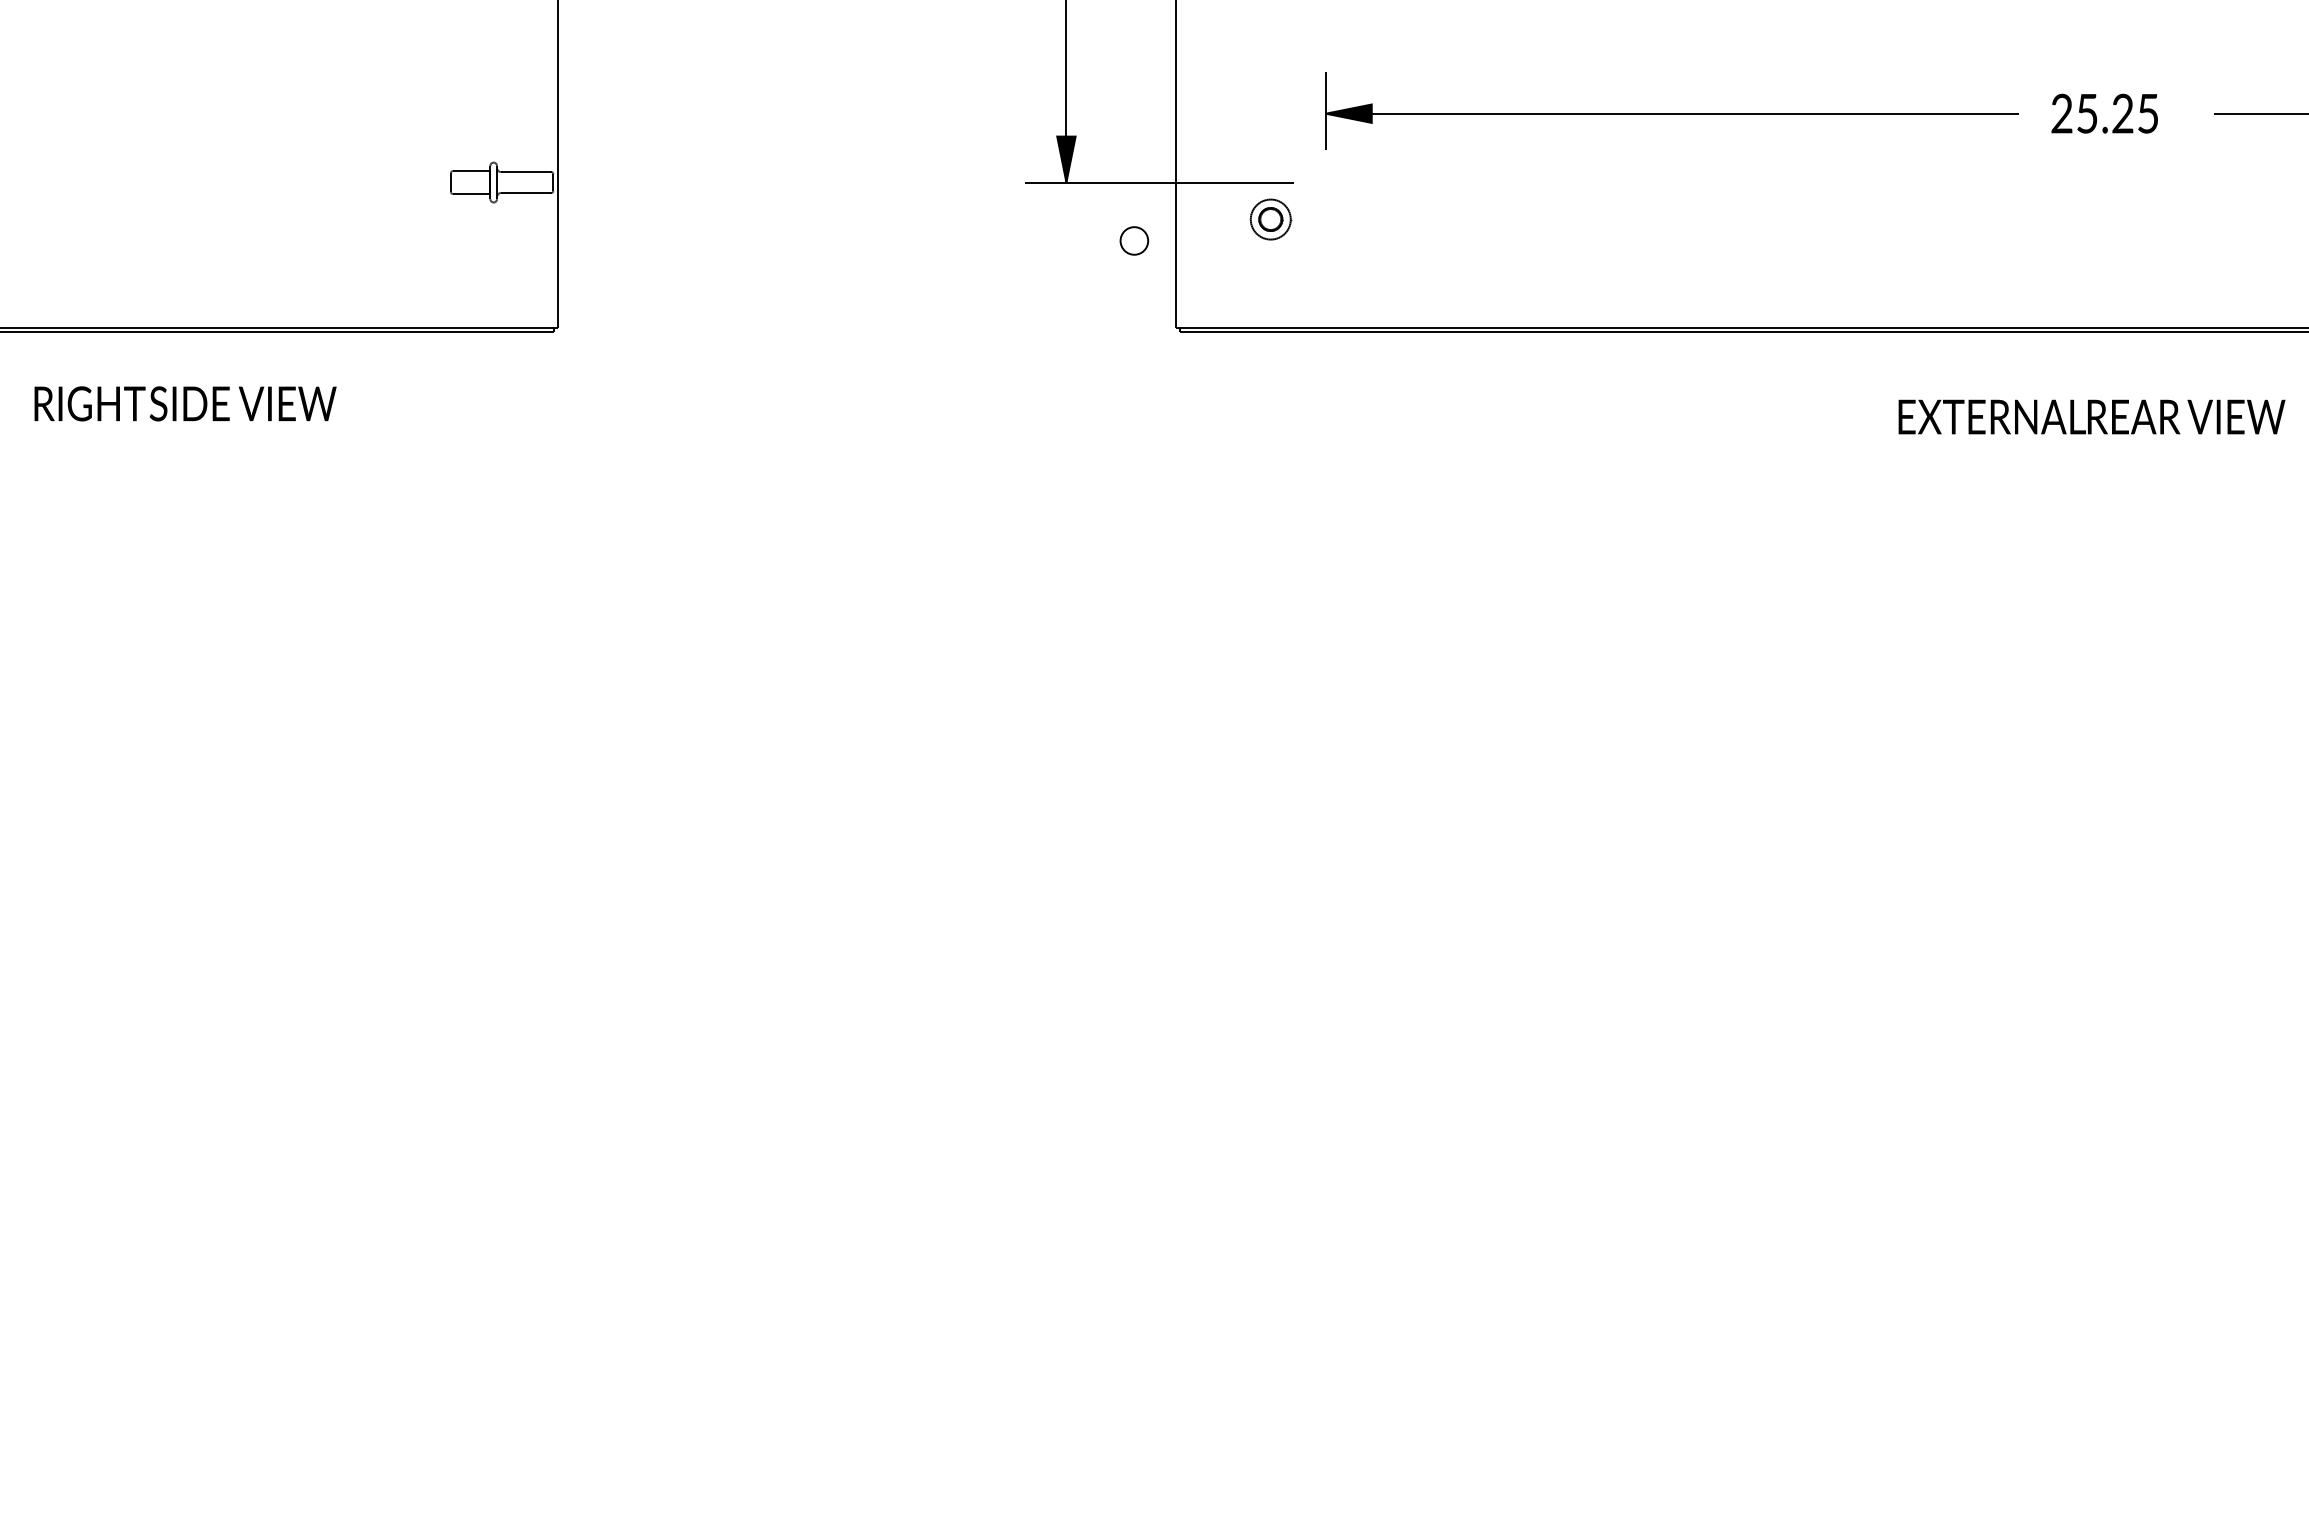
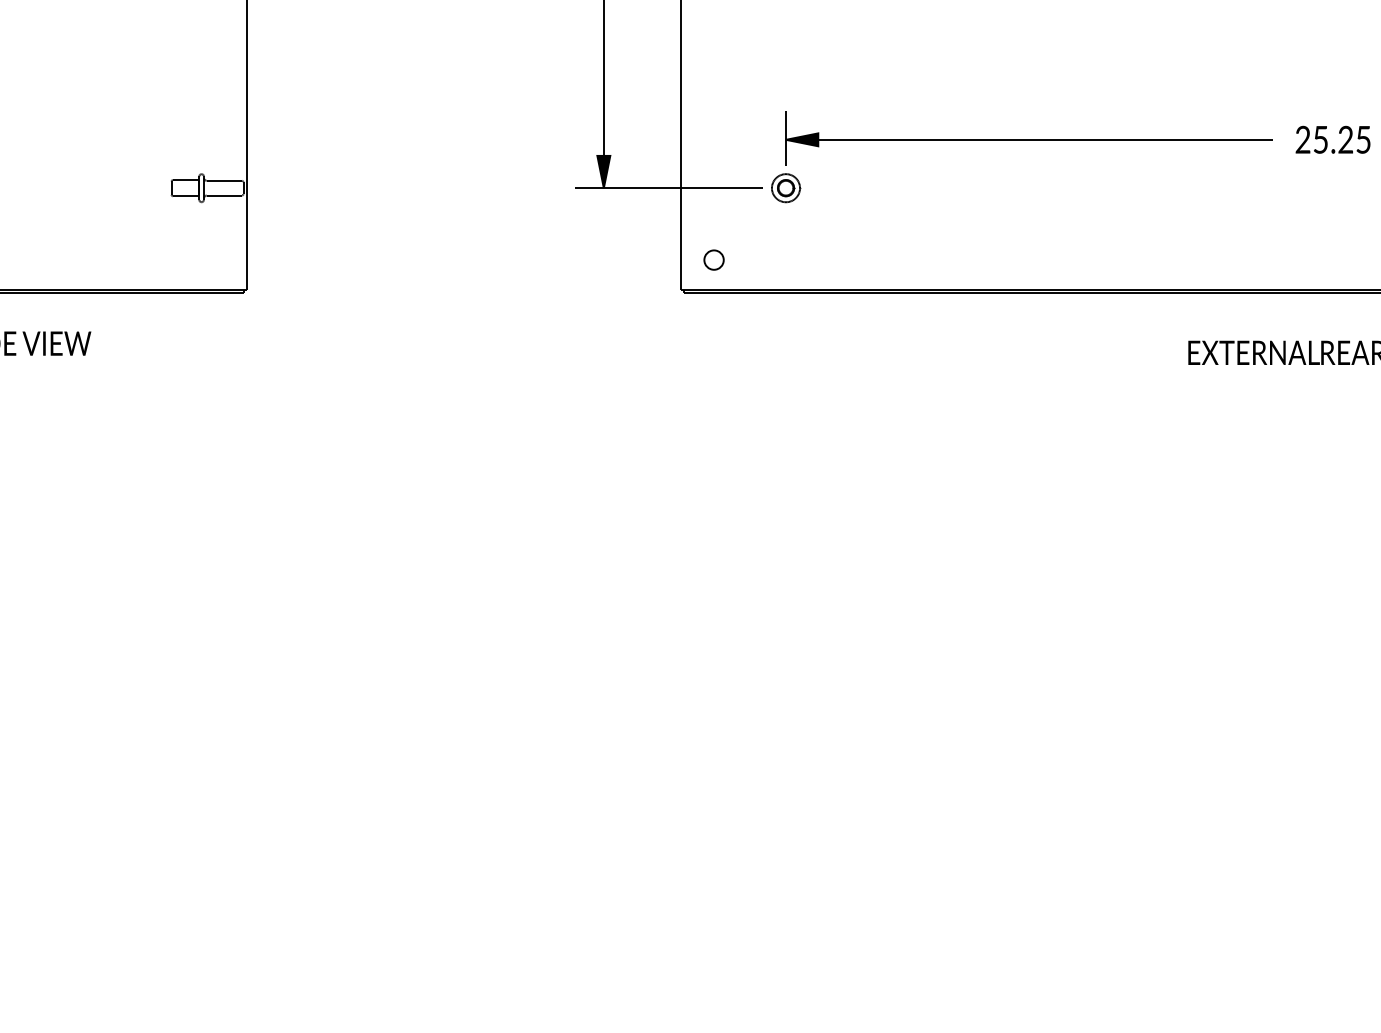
part: (1270, 219) -> (785, 188), moved
part: (1134, 240) -> (714, 259), moved

